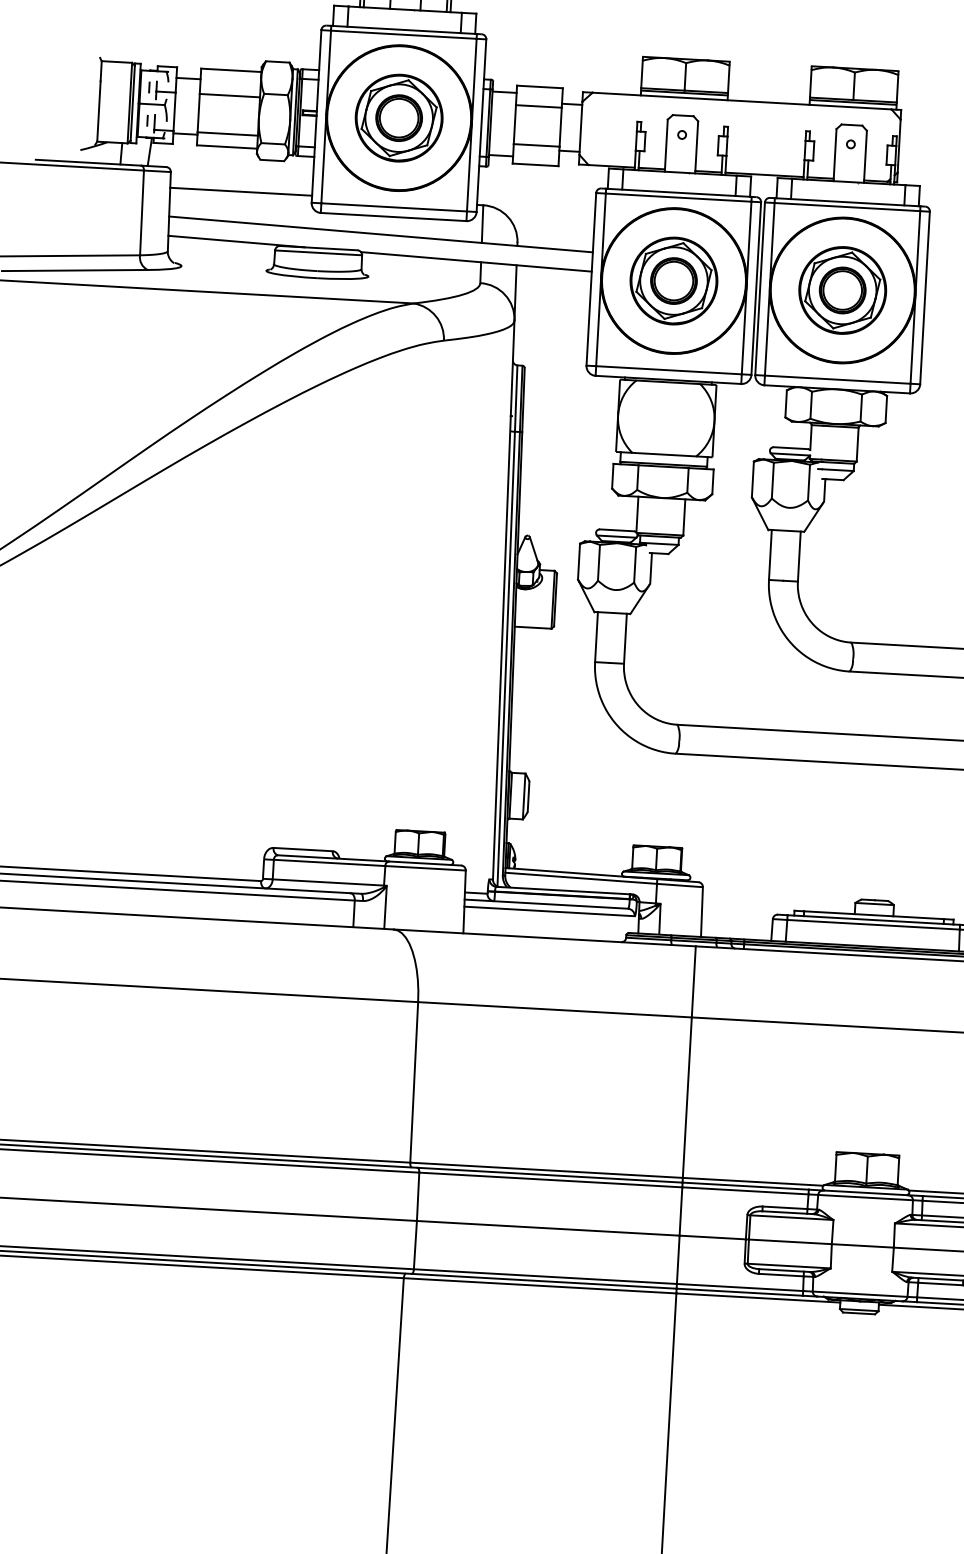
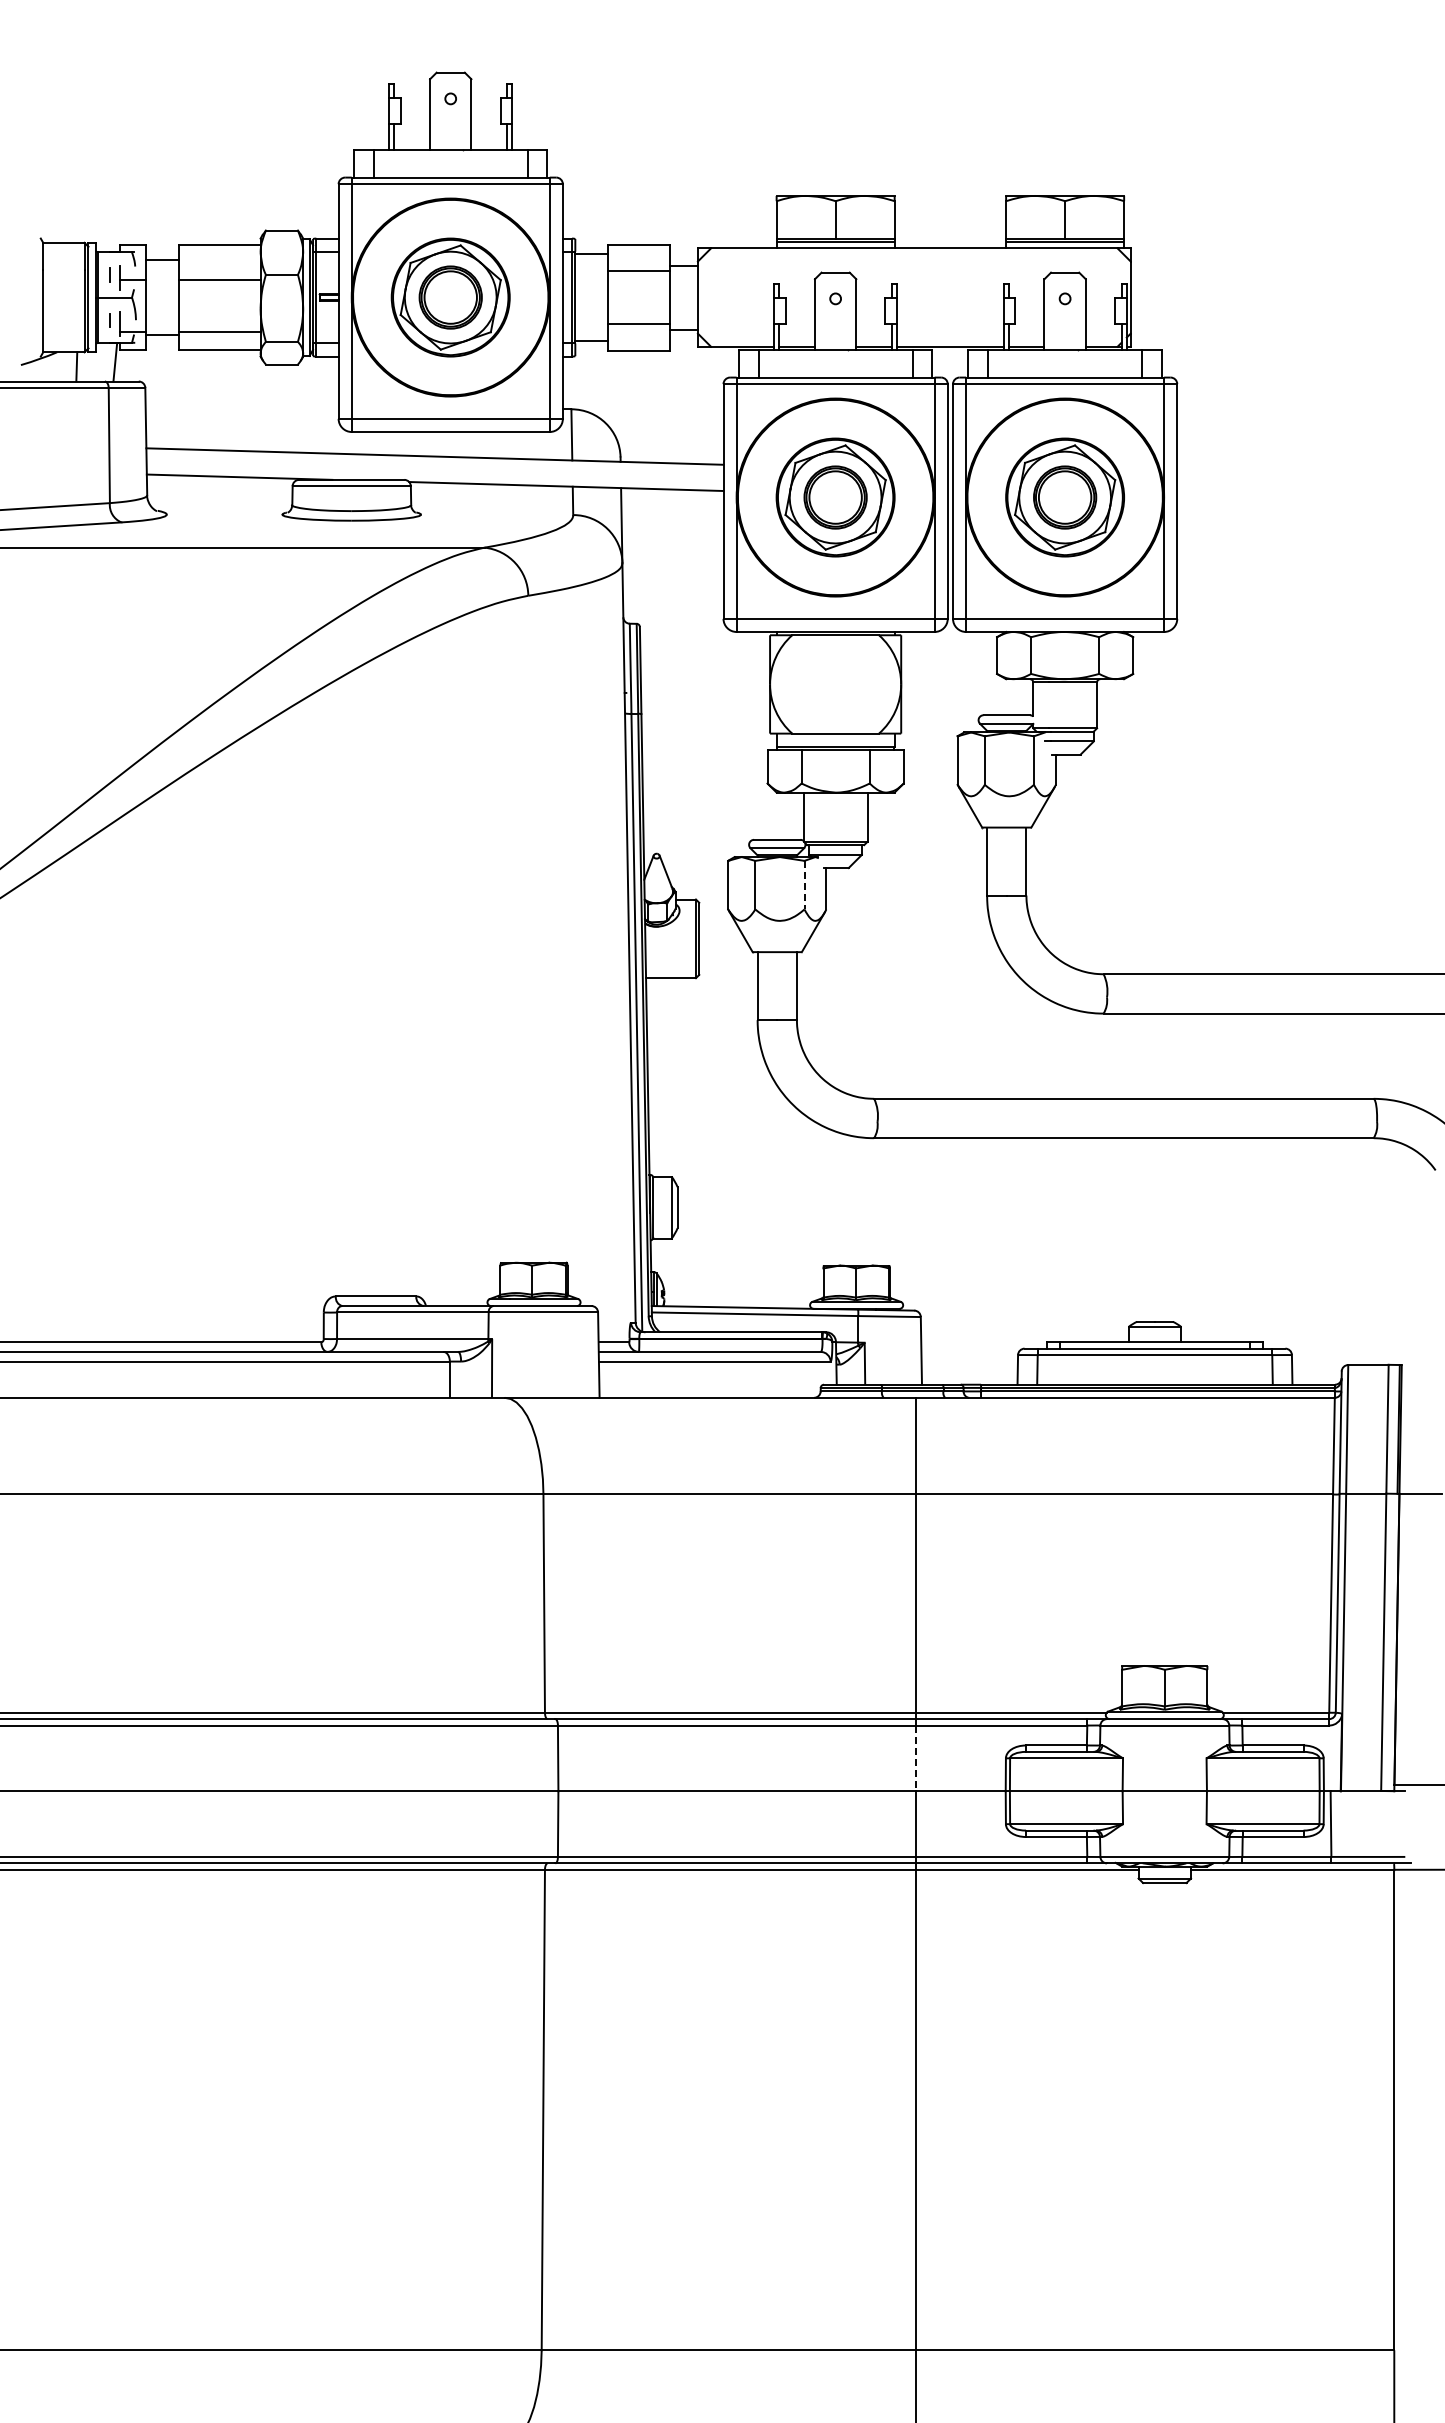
line: (240, 191) -> (241, 409), removed
line: (635, 565) -> (804, 885), solid -> dashed
line: (680, 1211) -> (915, 1758), solid -> dashed

